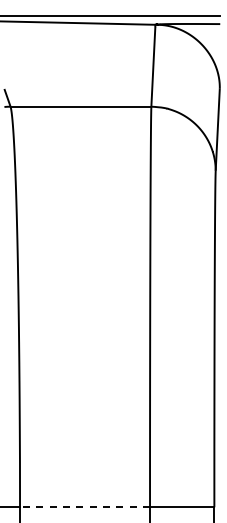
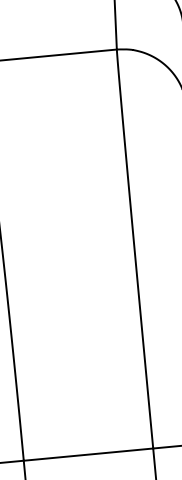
line: (84, 507) -> (87, 454), dashed -> solid

